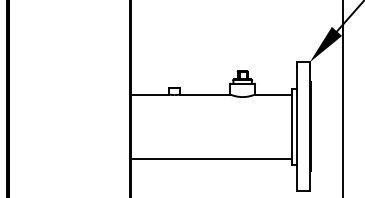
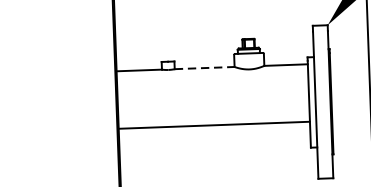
line: (205, 94) -> (205, 67), solid -> dashed
line: (210, 158) -> (213, 124), moved

